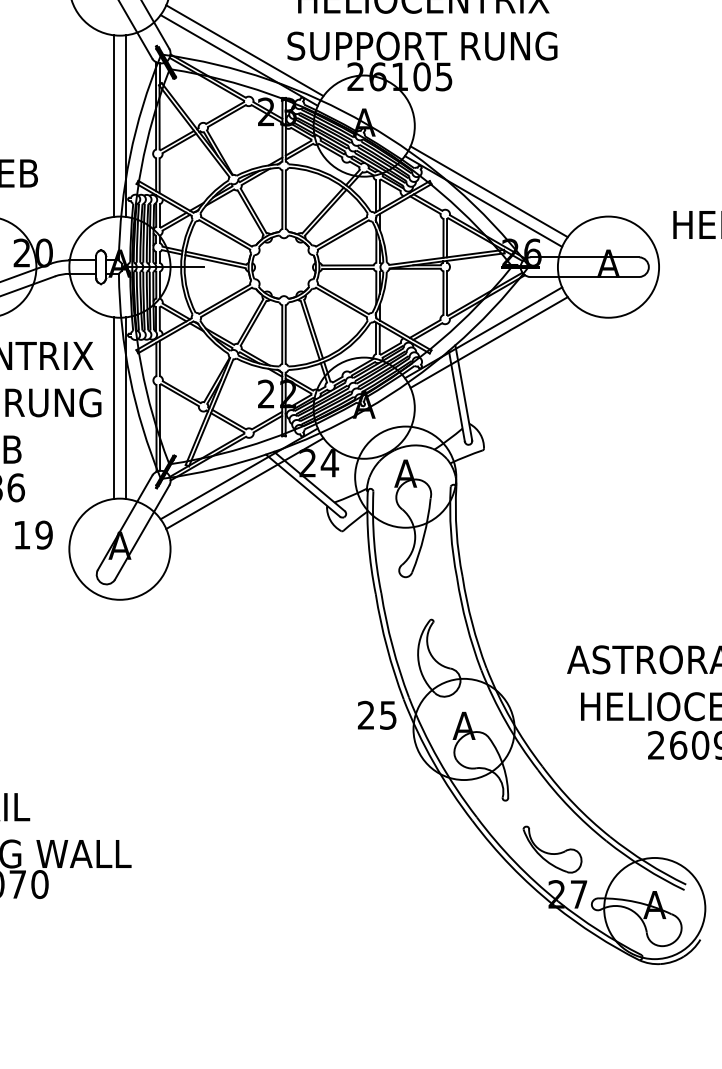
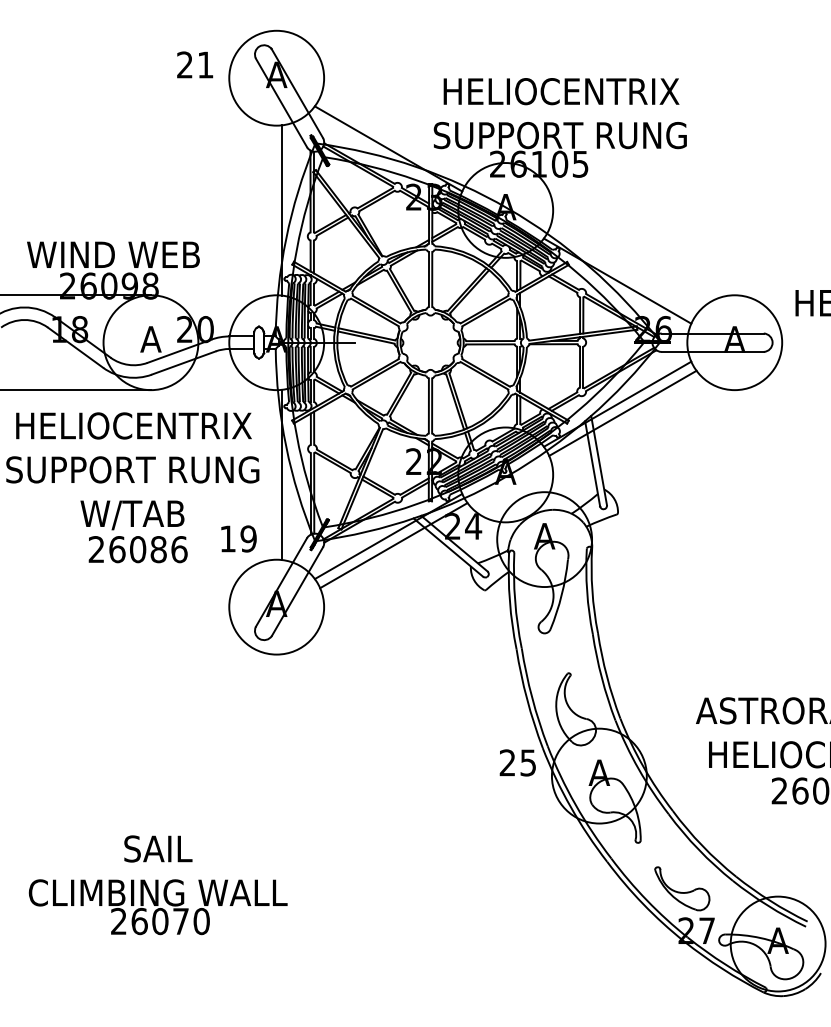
line: (244, 50) -> (393, 139), removed
line: (114, 126) -> (271, 210), removed
line: (488, 191) -> (622, 271), removed
line: (114, 407) -> (271, 474), removed
text: (33, 534) -> (238, 538), moved

